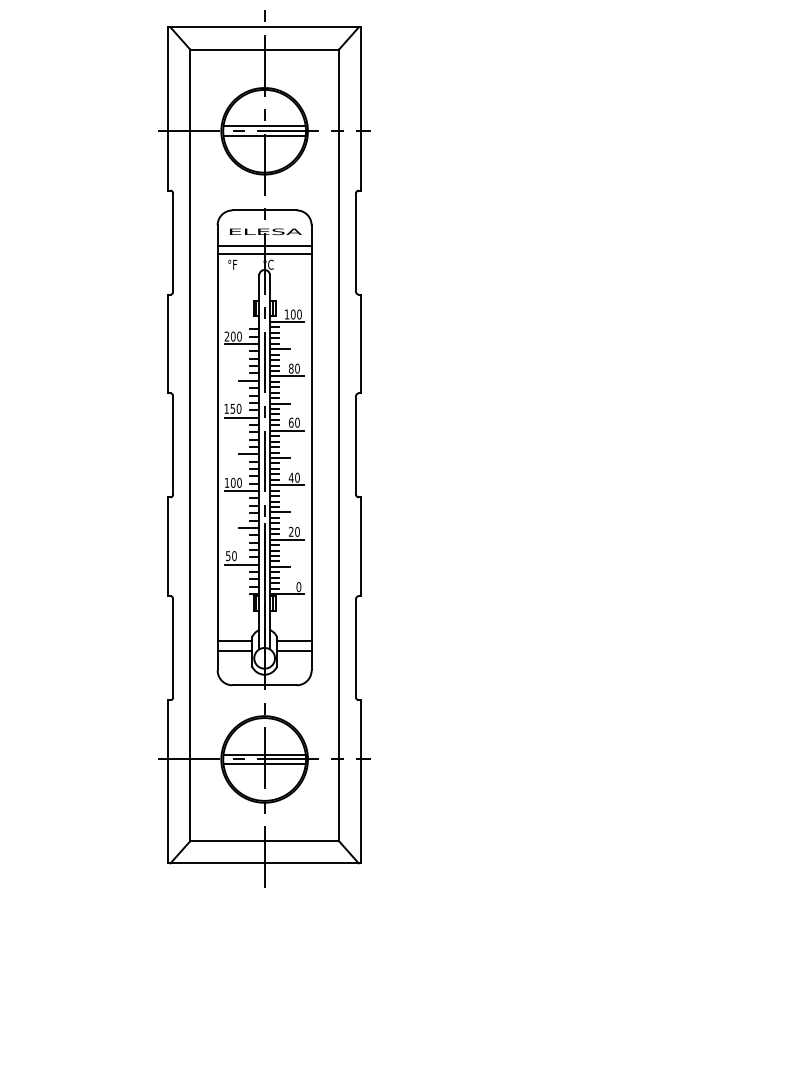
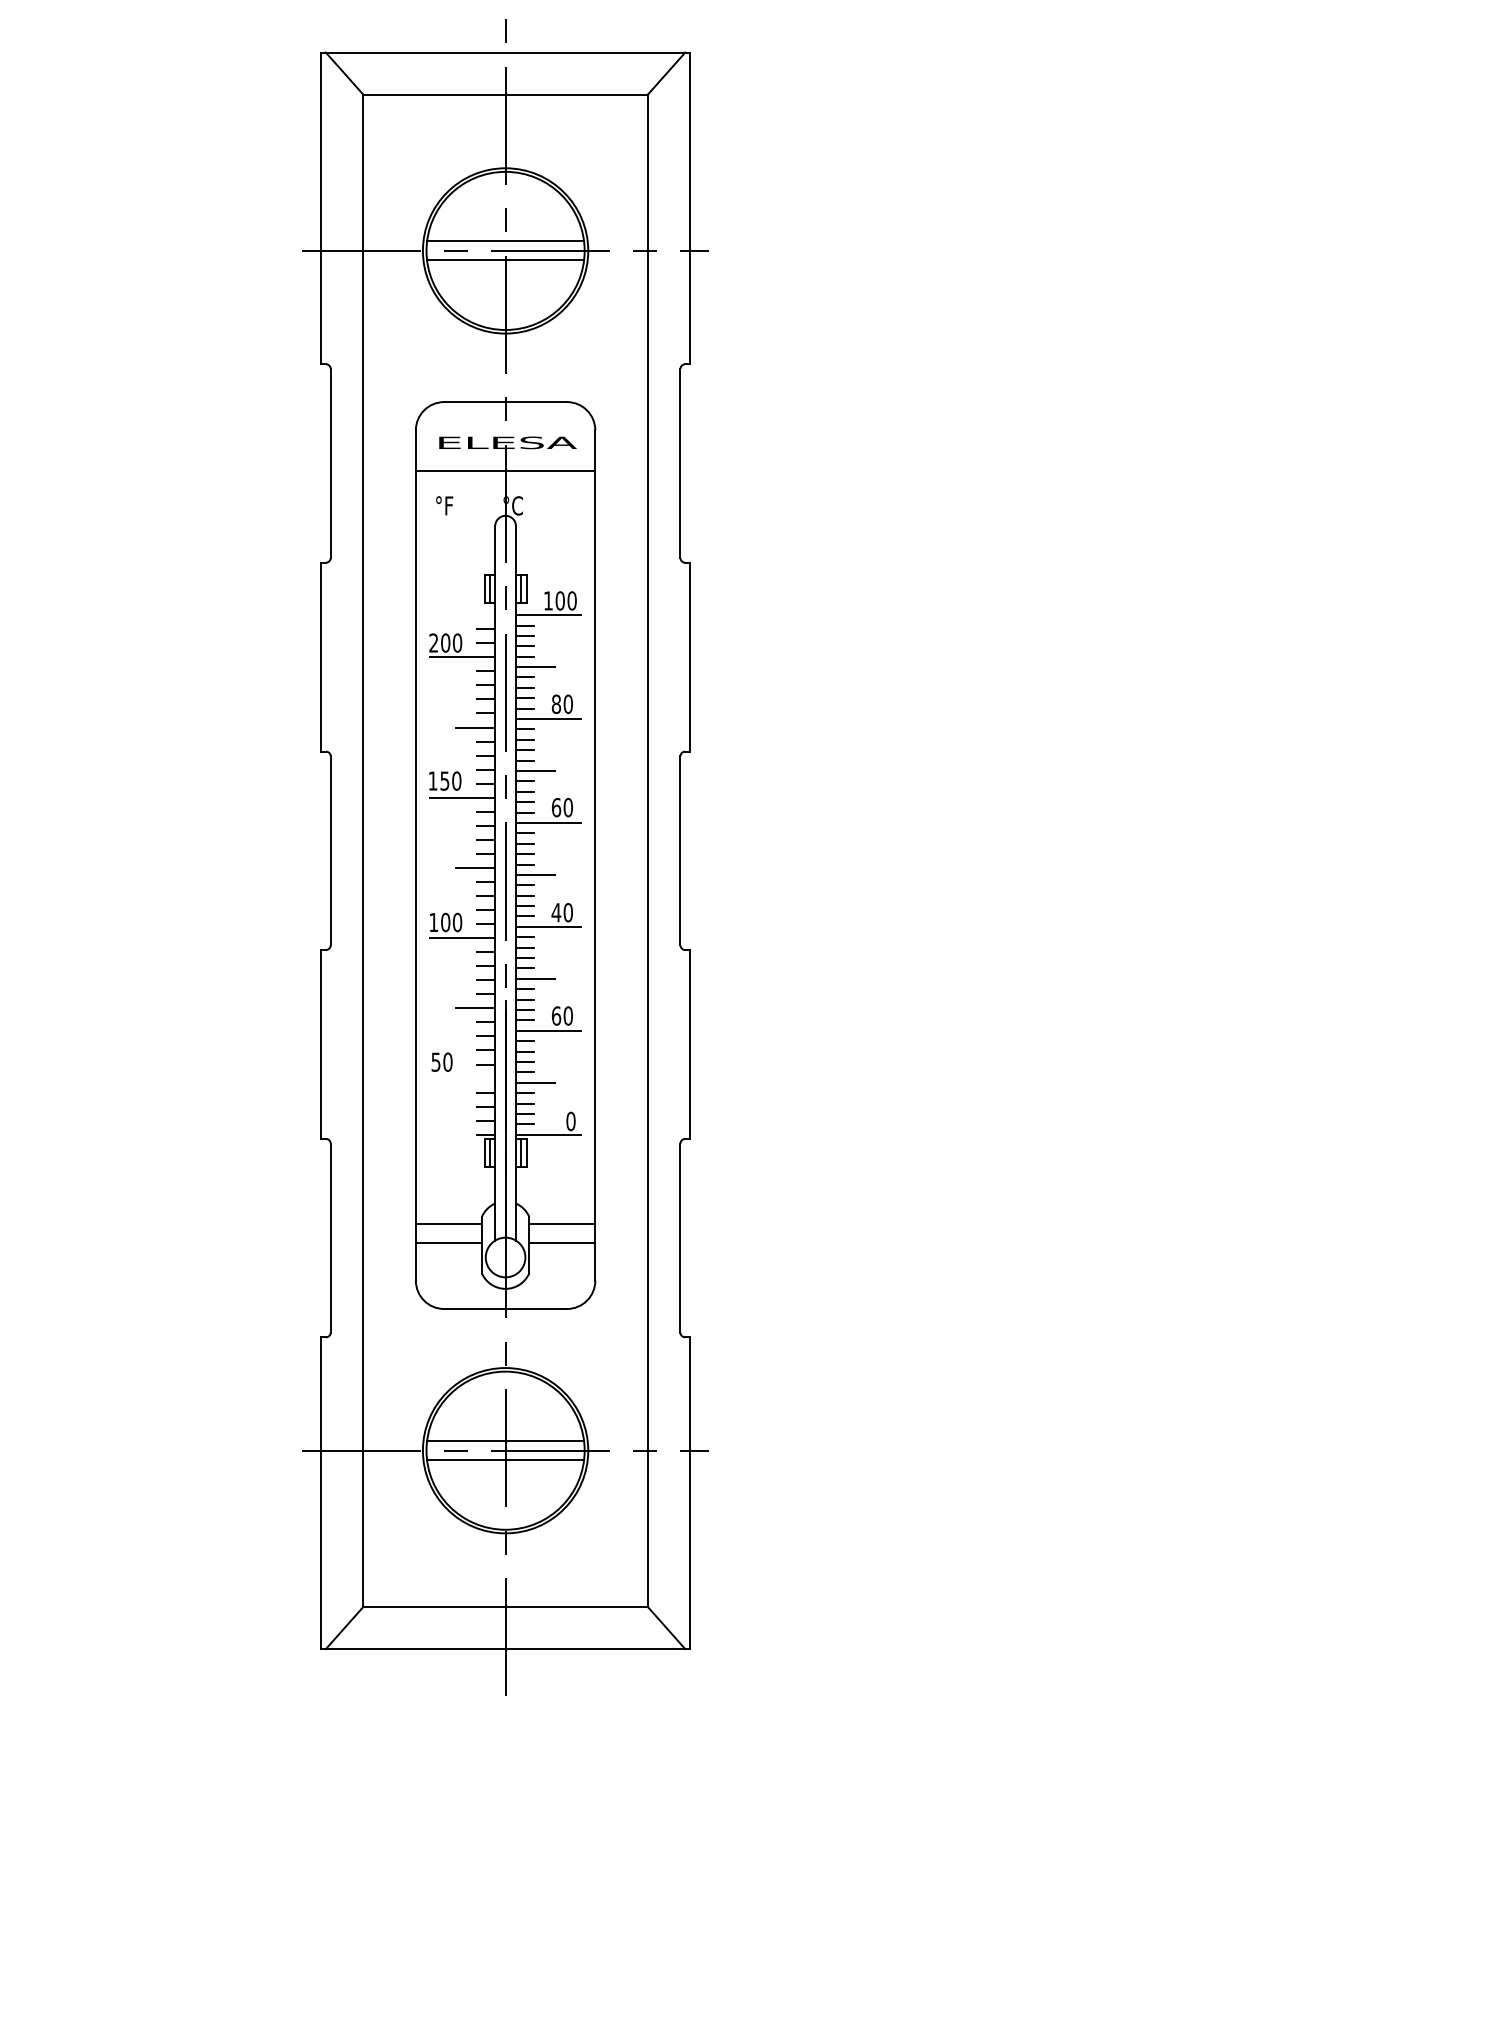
line: (264, 253) -> (505, 484), removed
text: (291, 531) -> (556, 1015), 20 -> 60
line: (241, 564) -> (461, 1078), removed

